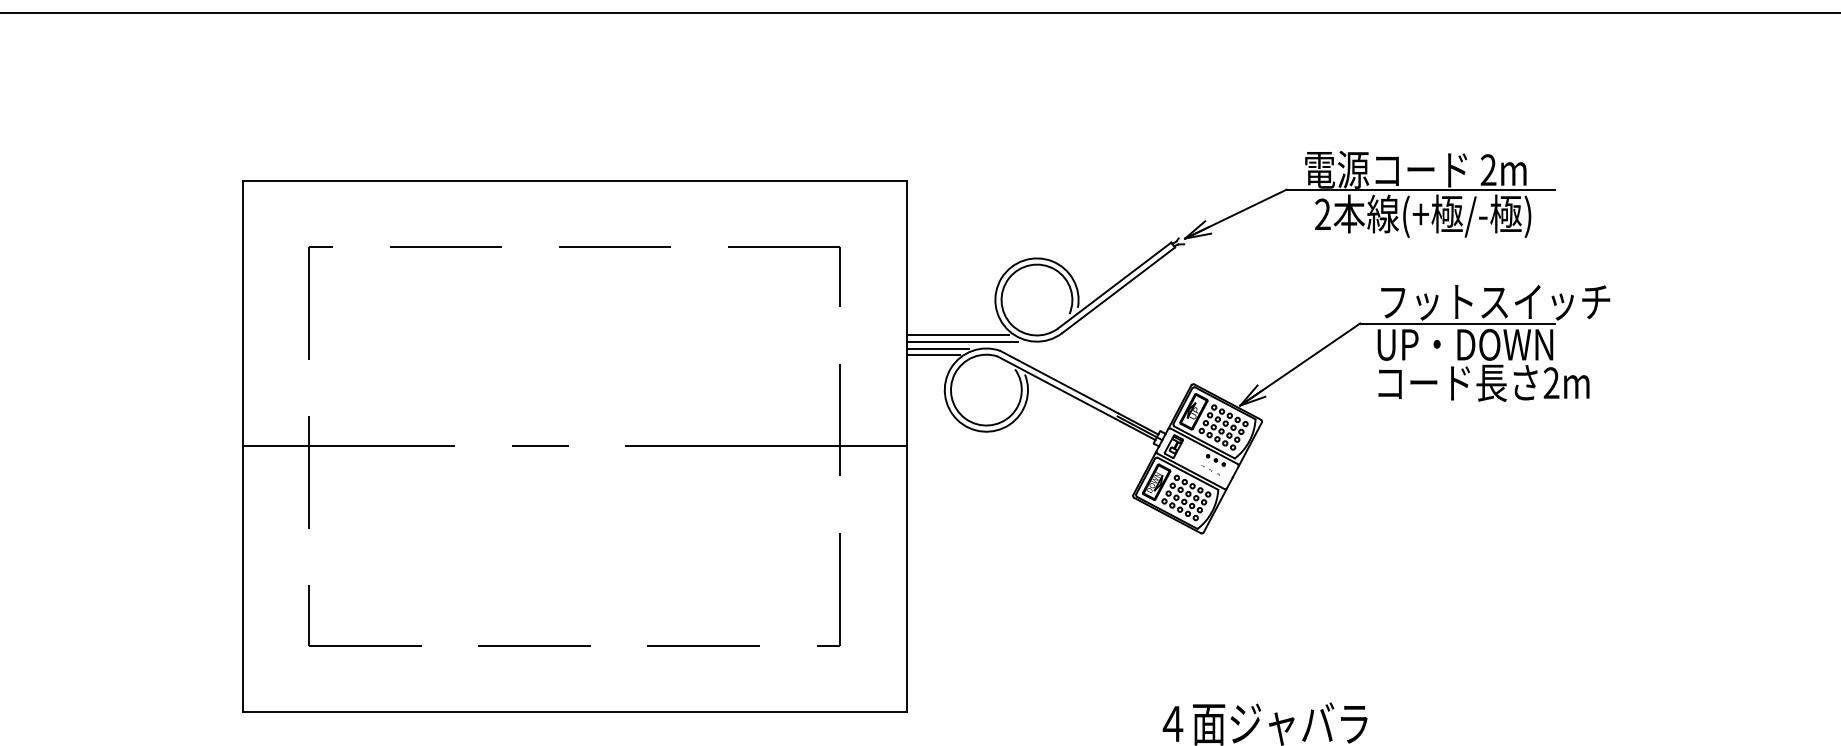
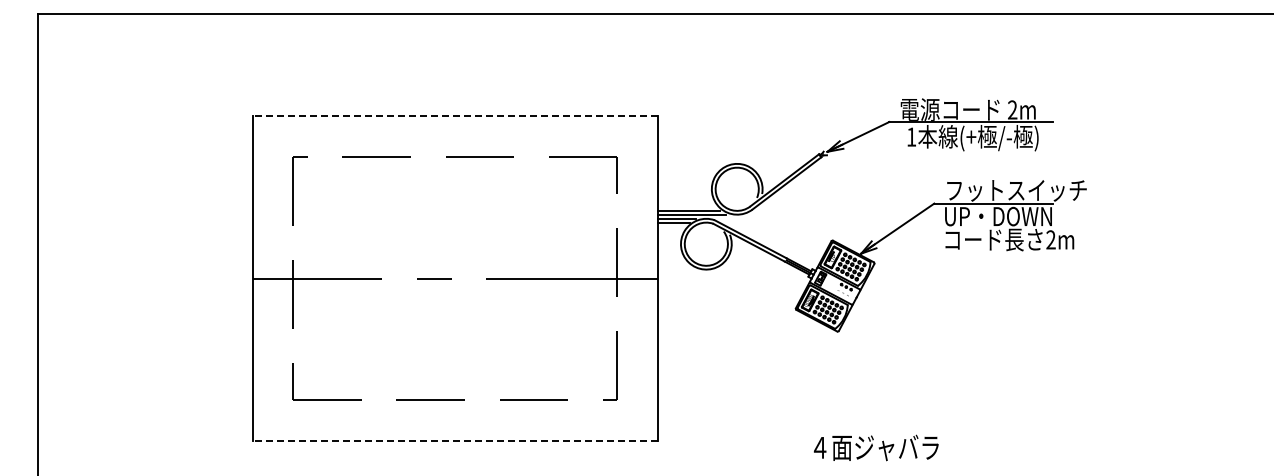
line: (575, 180) -> (455, 116), solid -> dashed
text: (1322, 213) -> (911, 136), 2 -> 1
line: (575, 711) -> (455, 440), solid -> dashed

